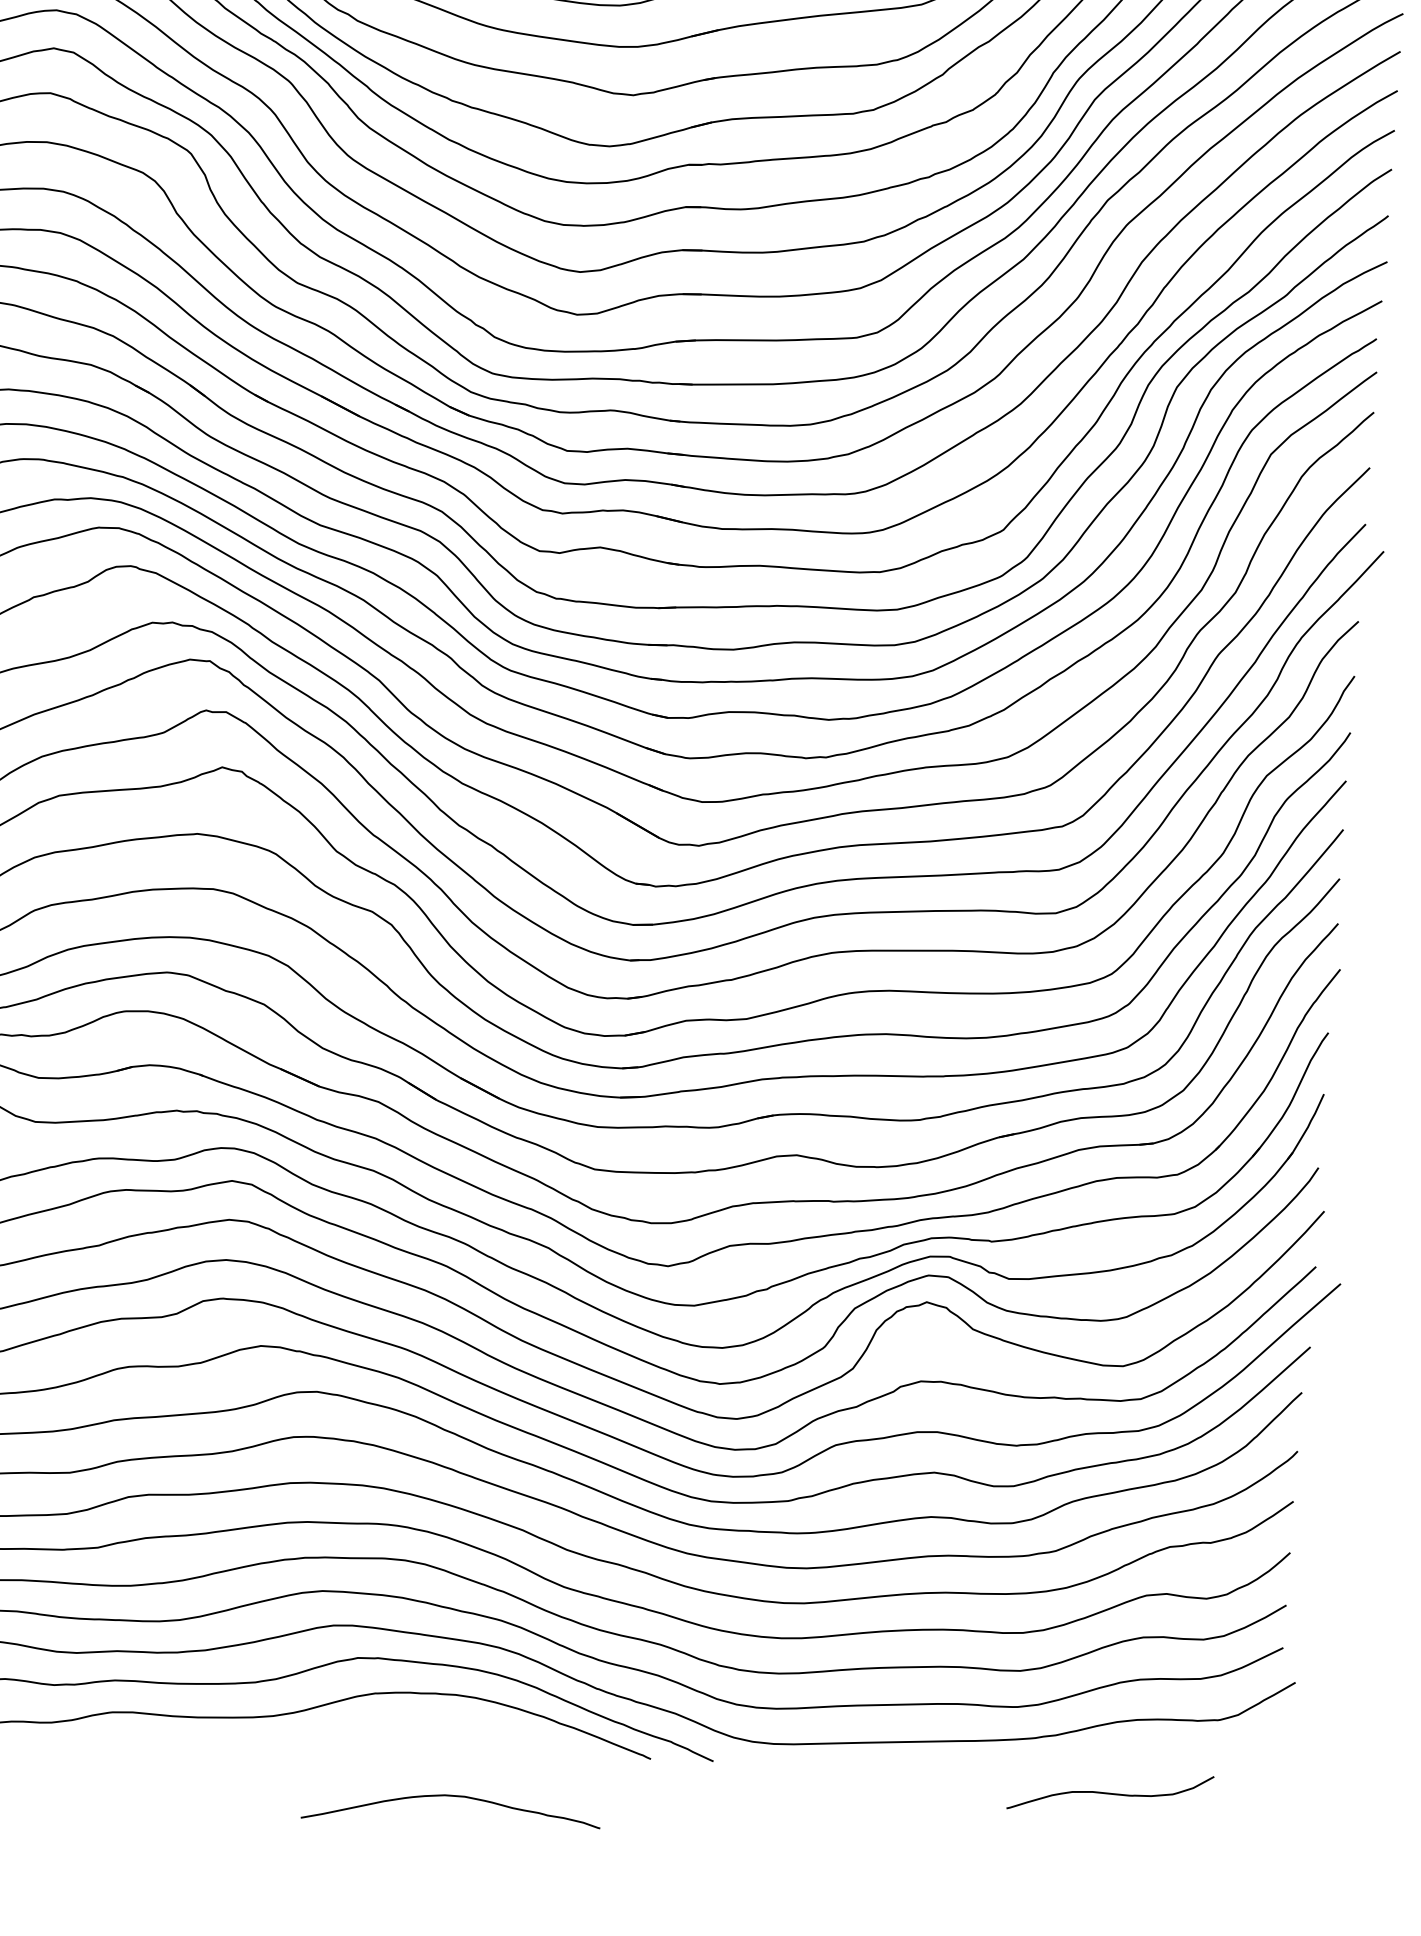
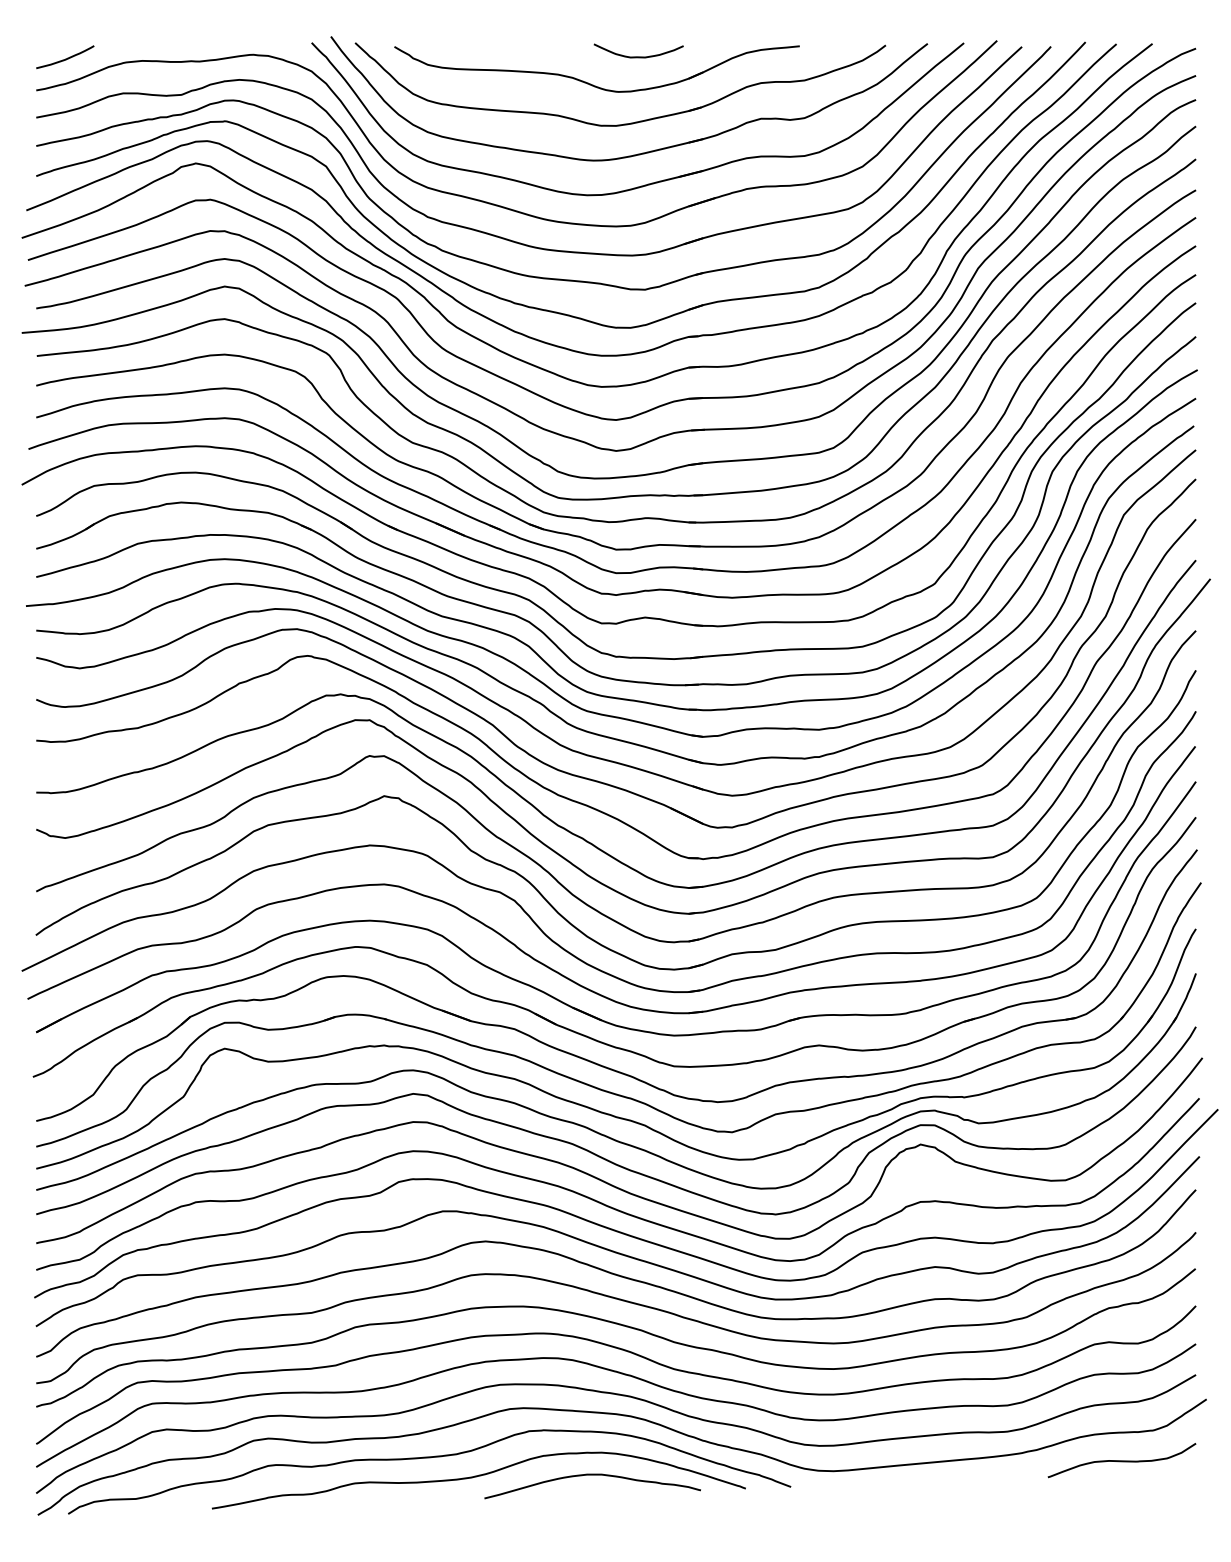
curve: (1109, 1792) -> (1121, 1460), moved
curve: (452, 1797) -> (592, 1475), moved

